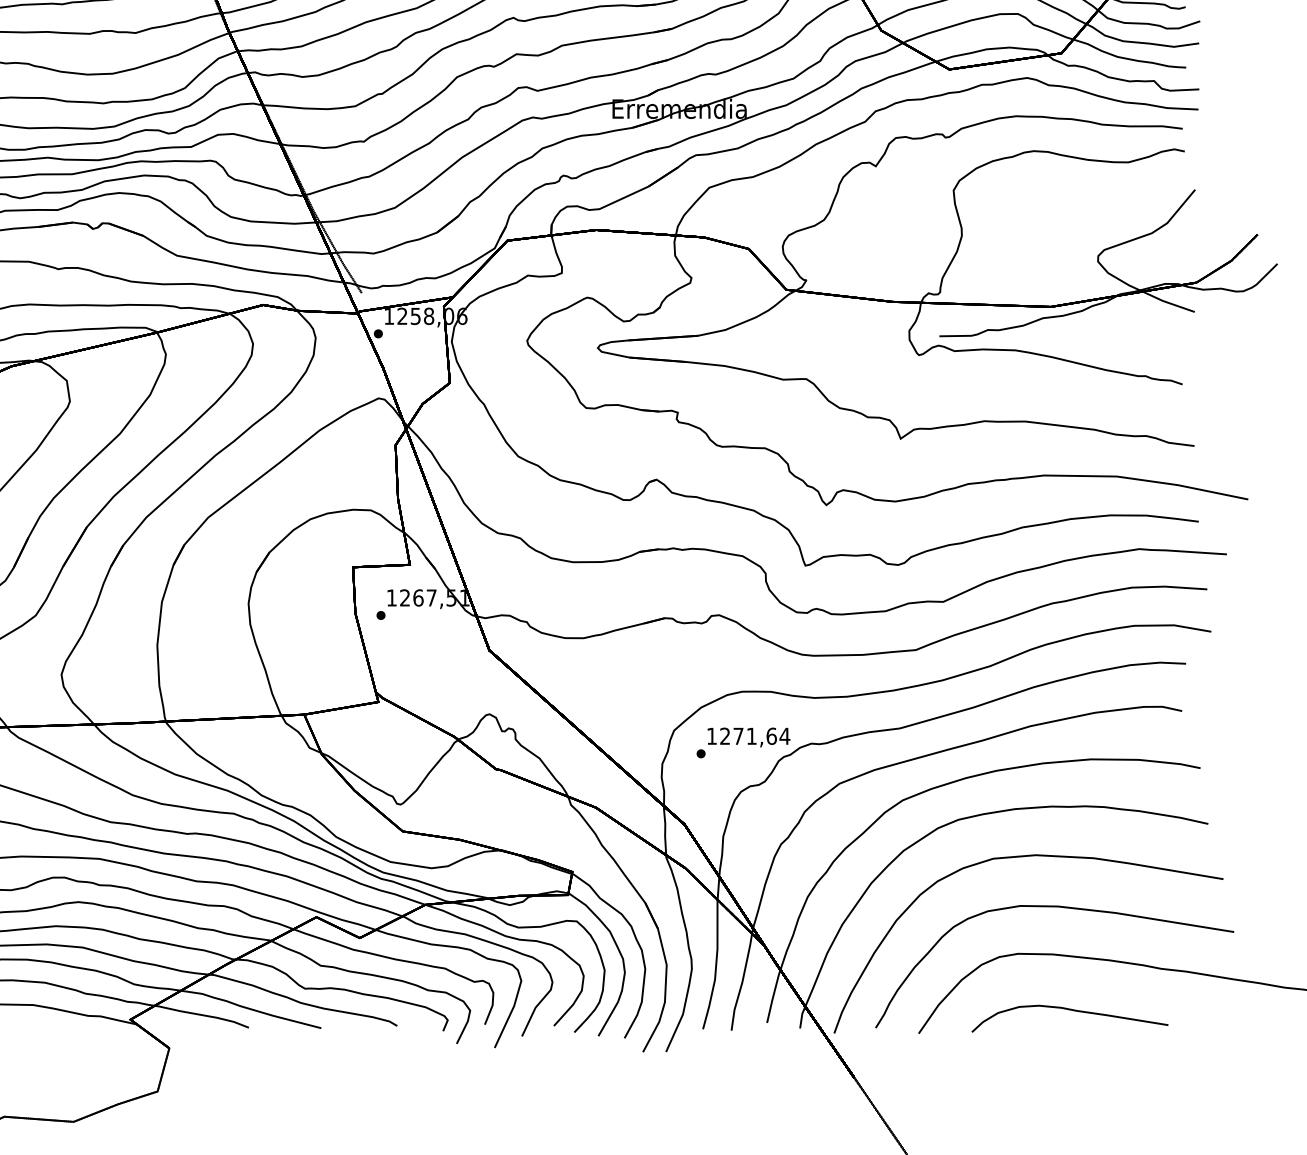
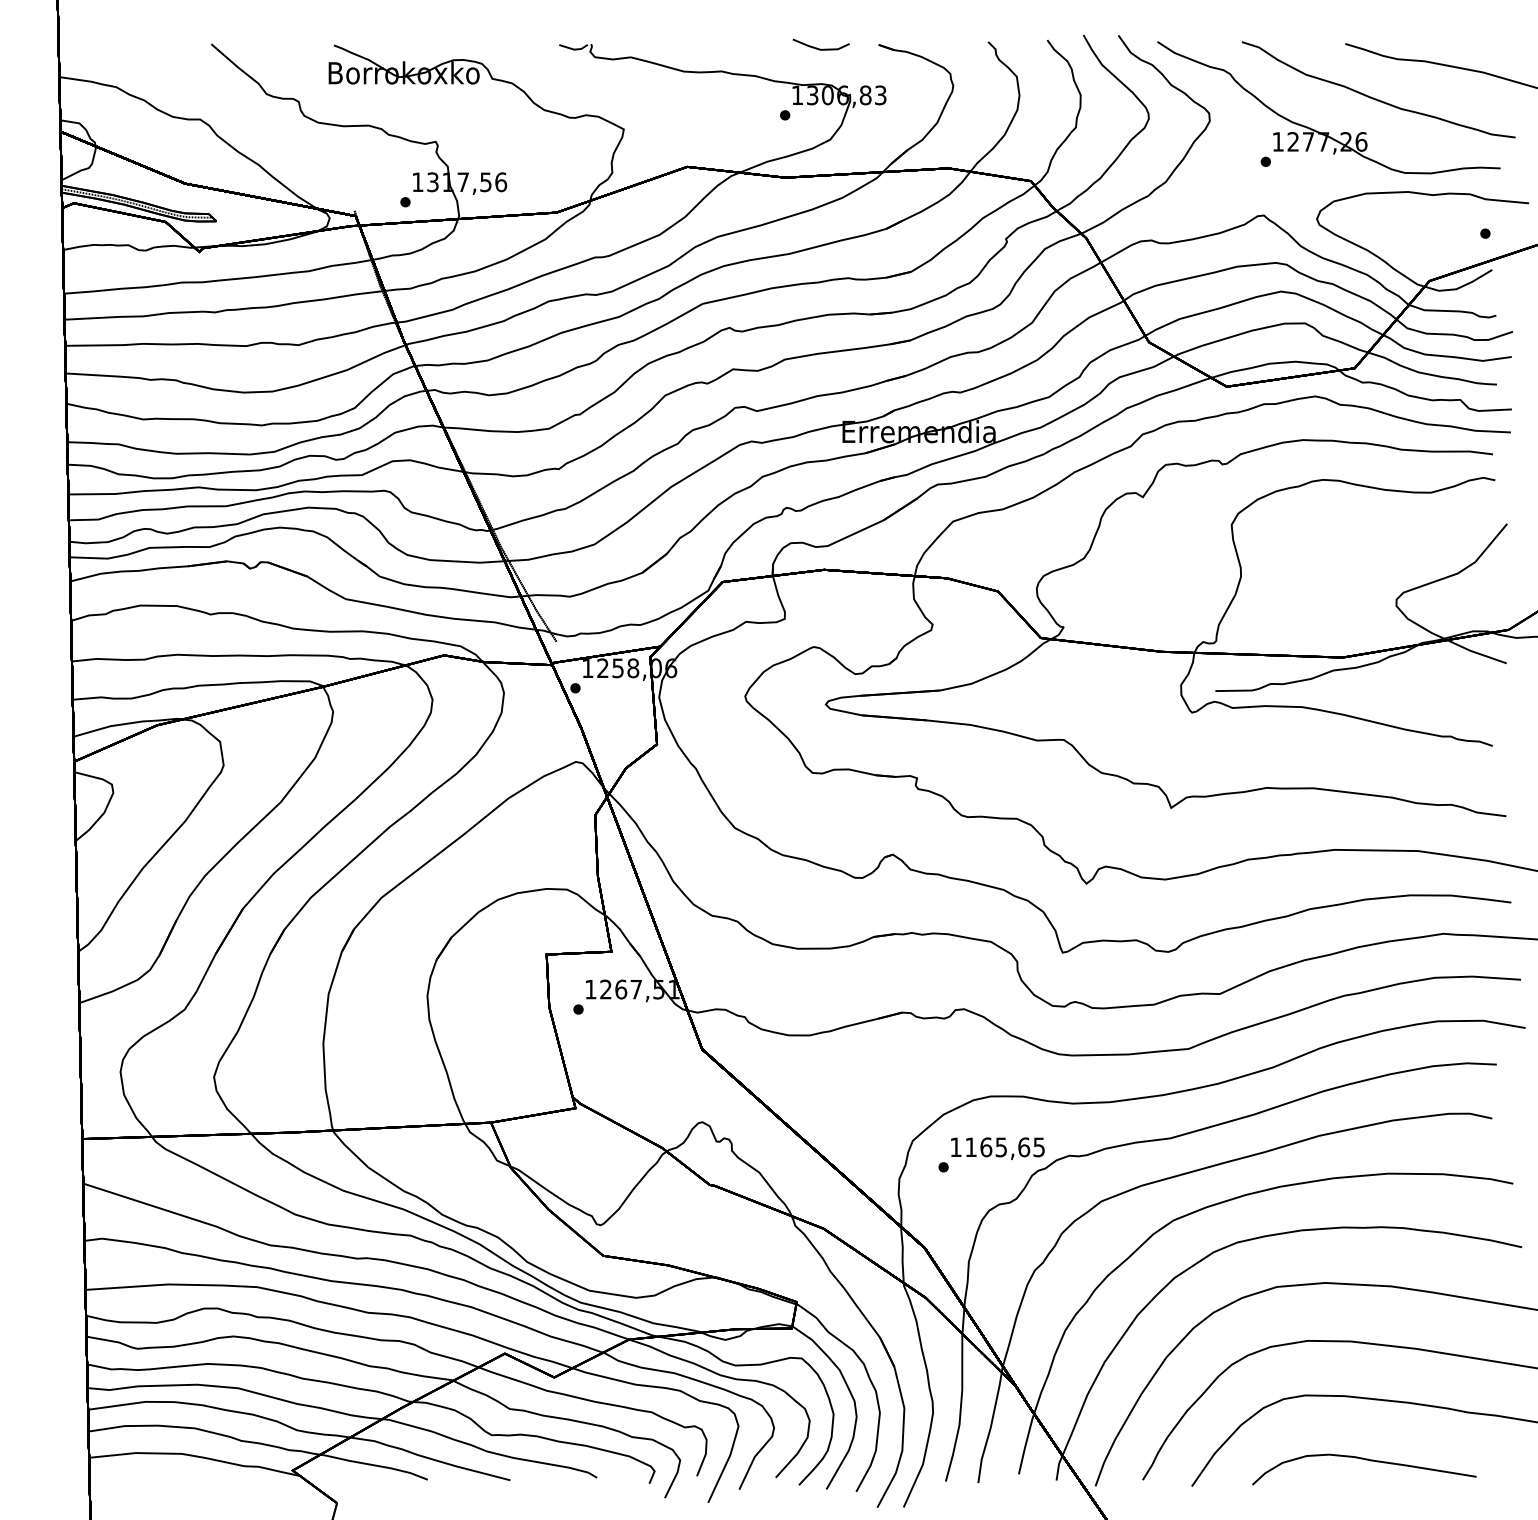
text: (755, 736) -> (1005, 1147), 1271,64 -> 1165,65

